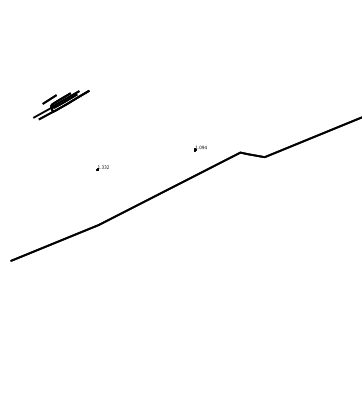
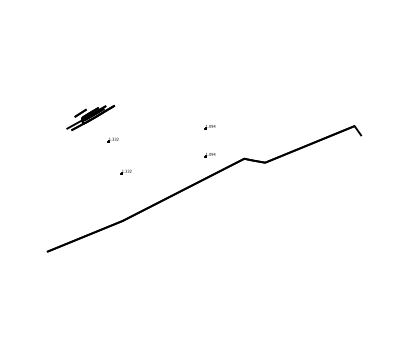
part: (199, 116) -> (209, 127), added
part: (86, 130) -> (112, 139), added

